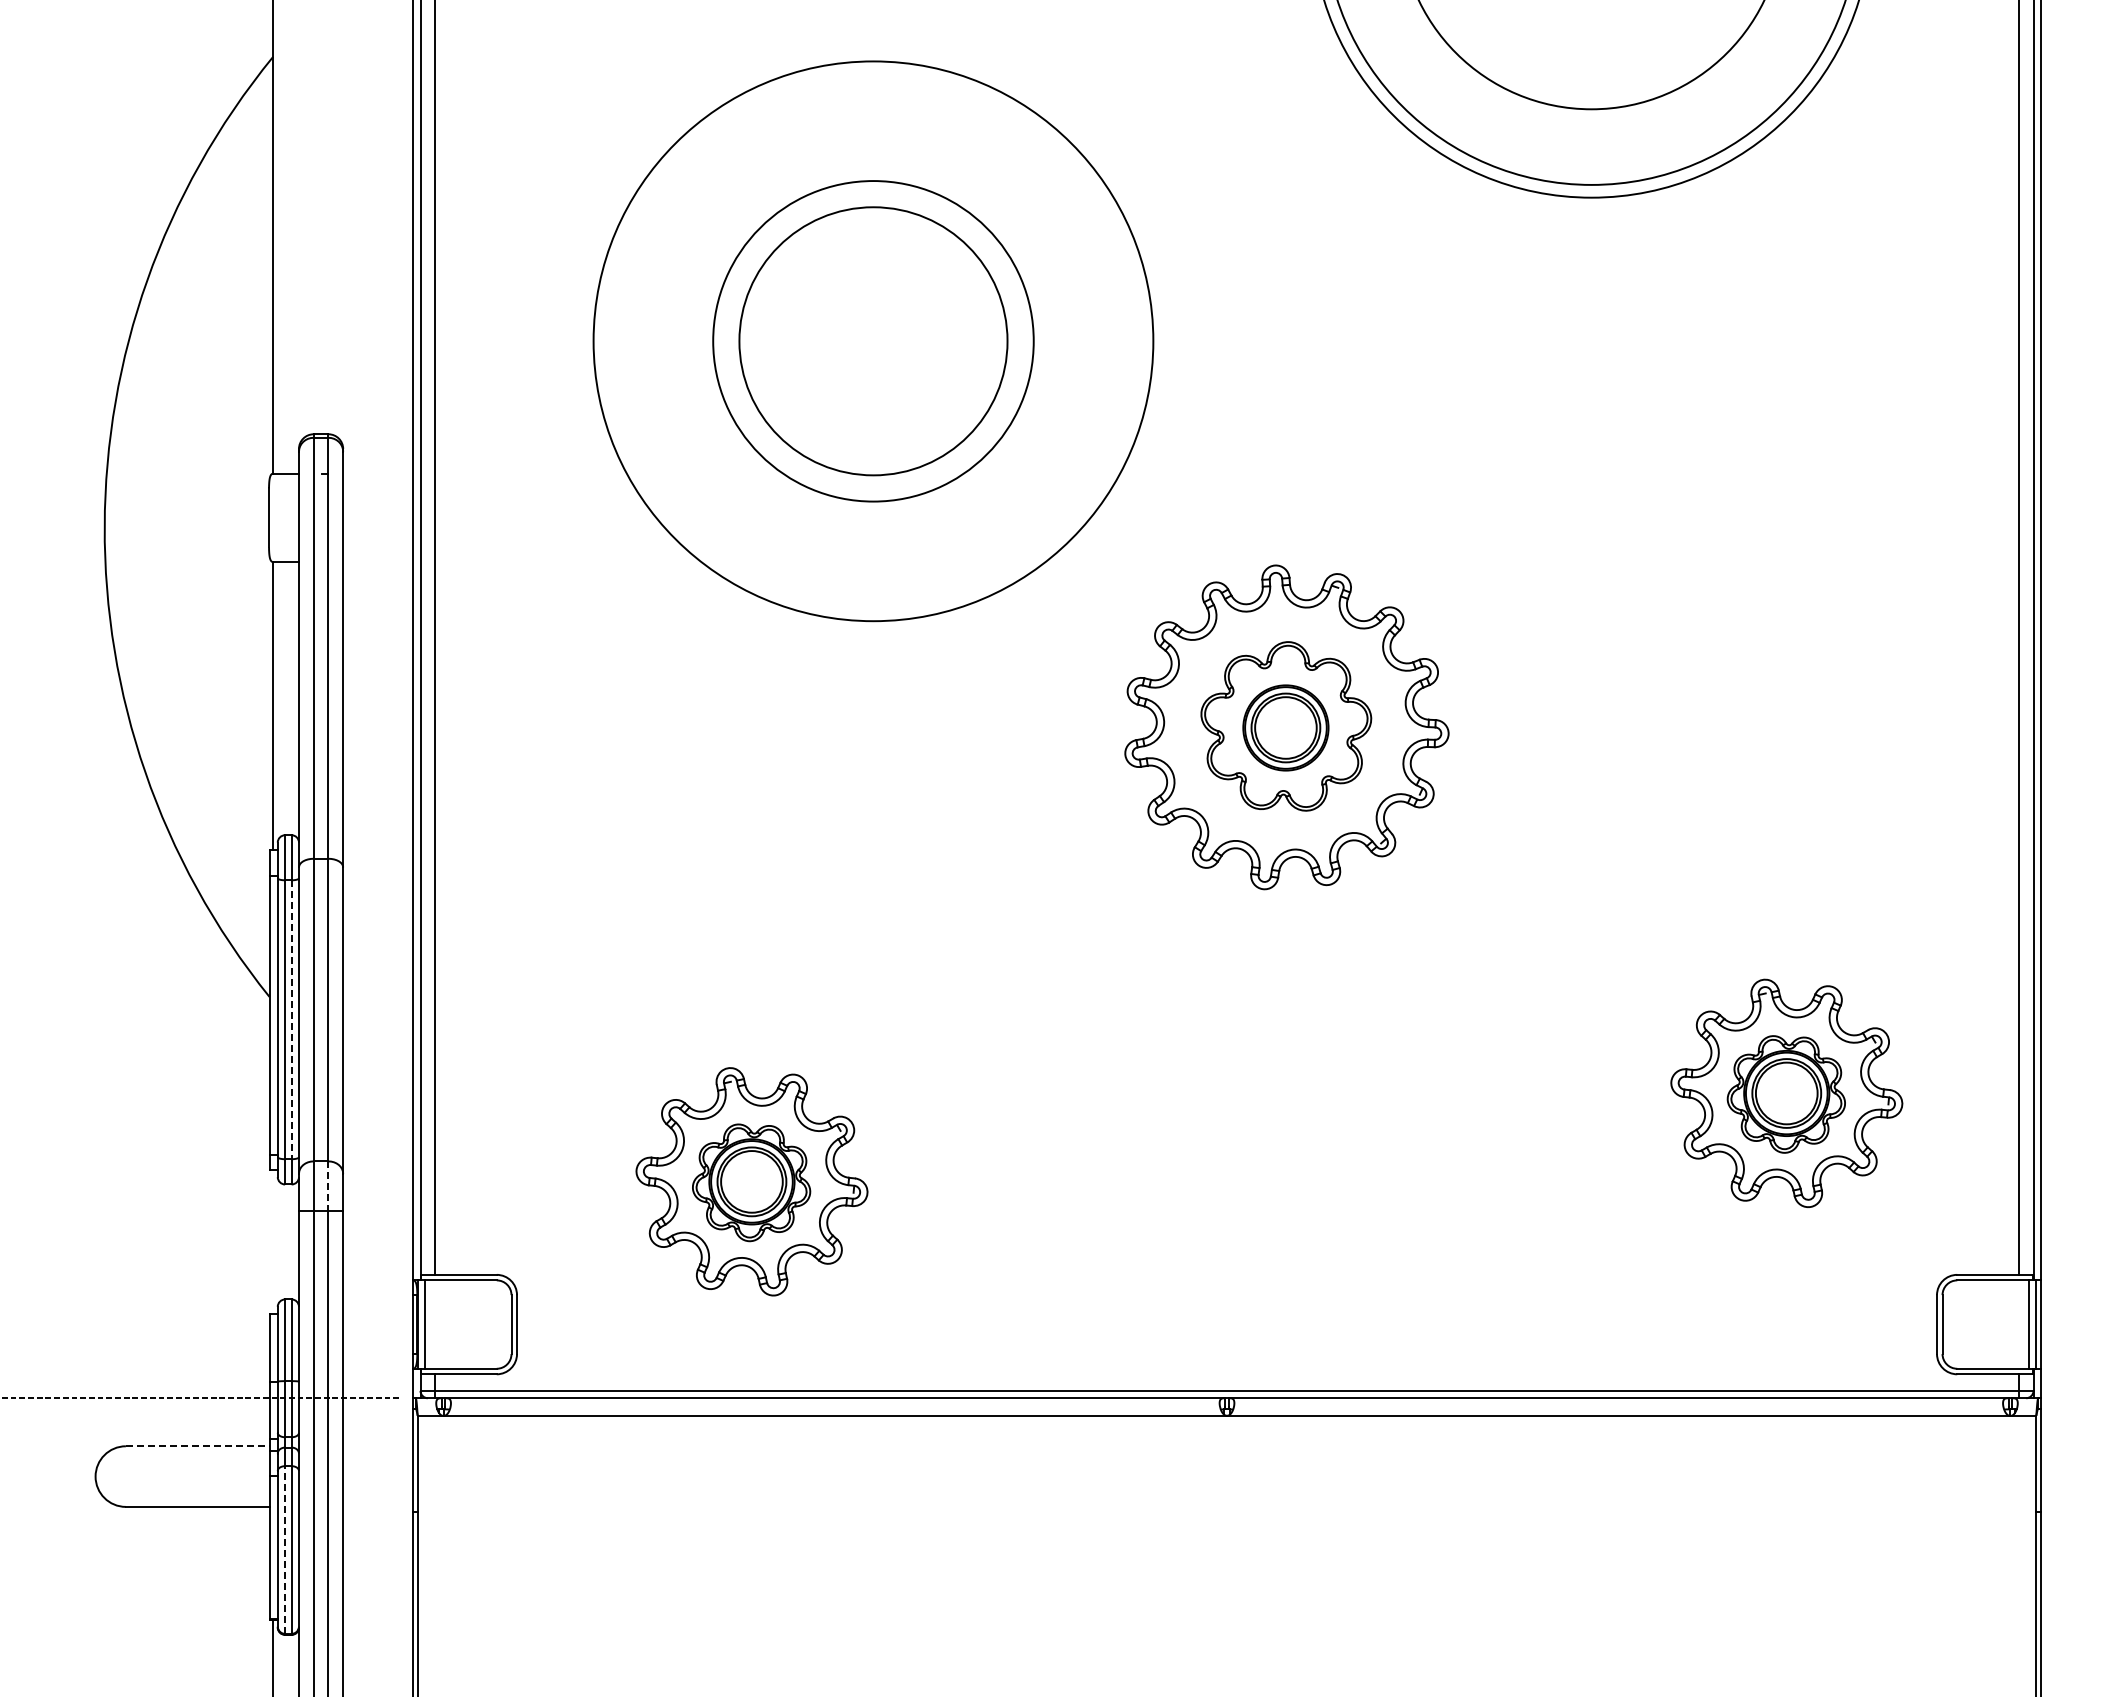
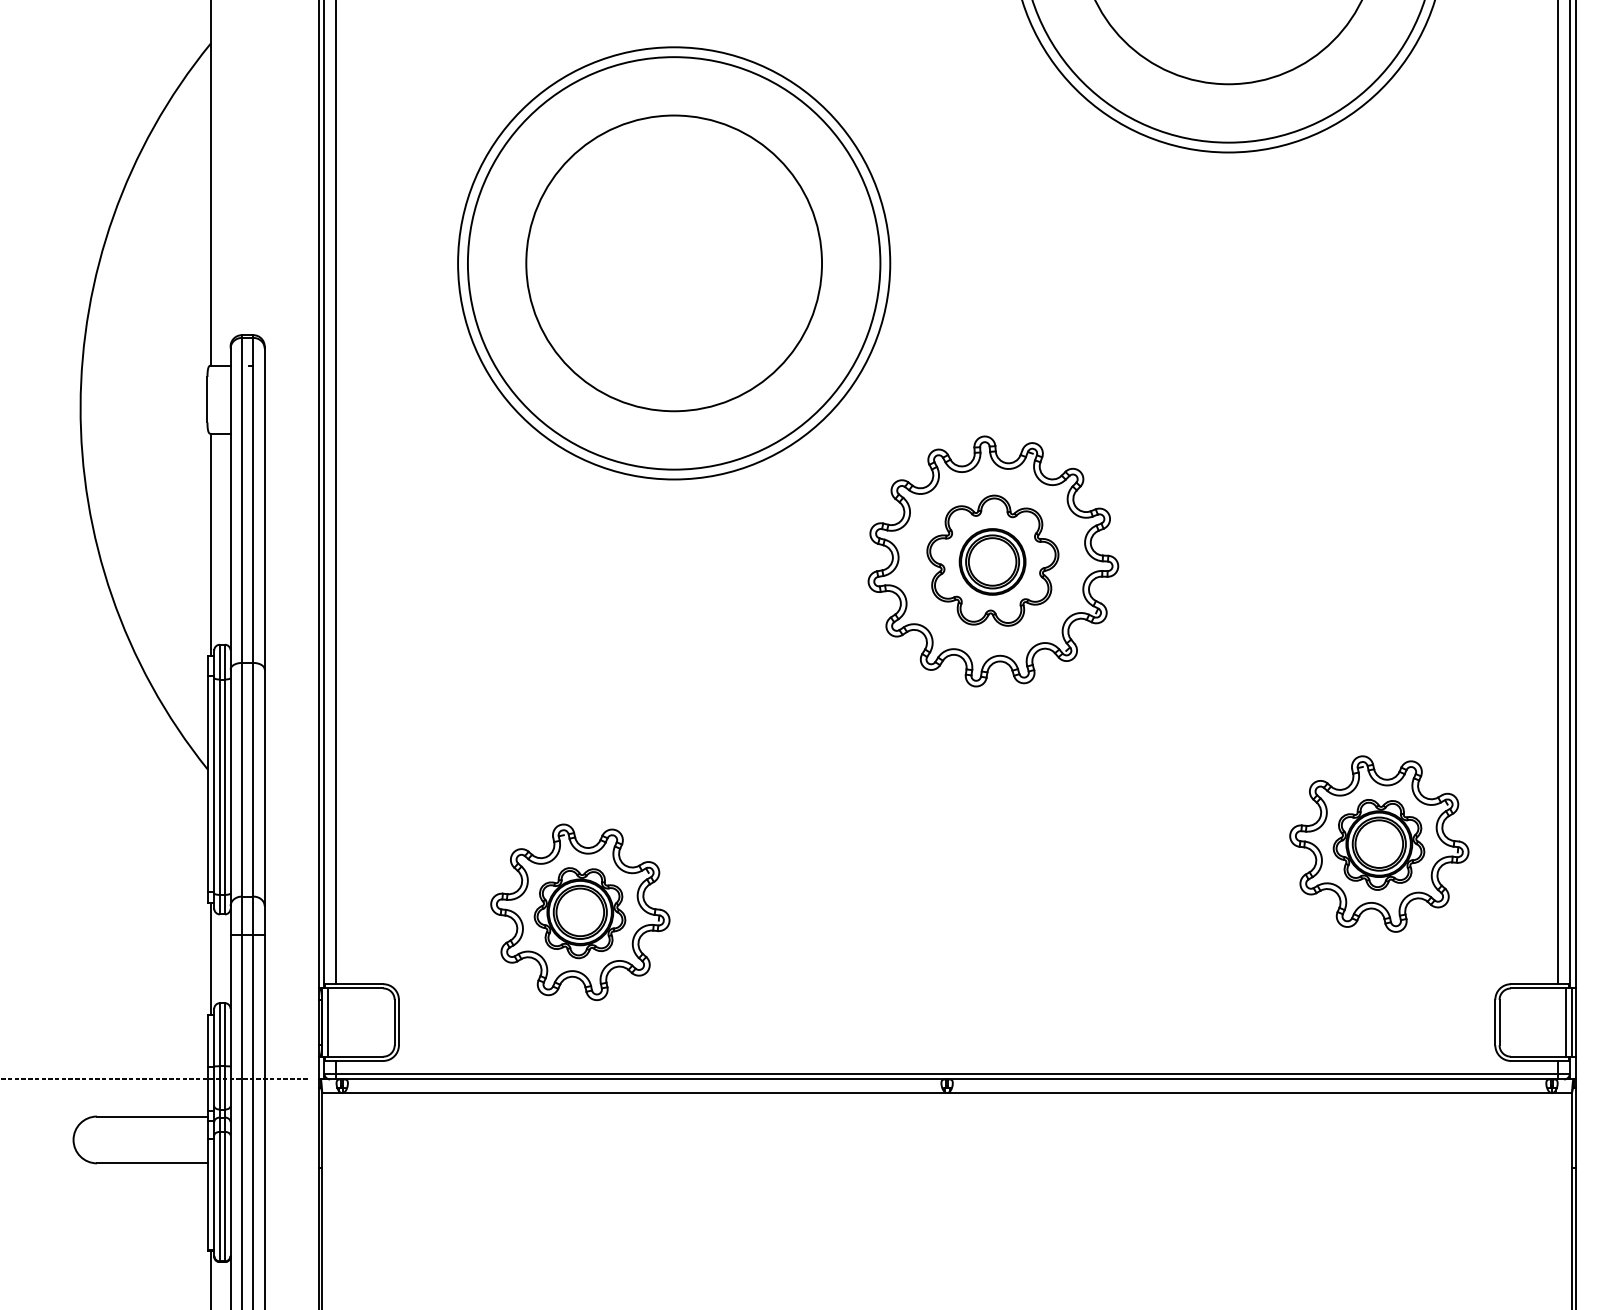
circle: (872, 340) -> (673, 262), size x1.43
circle: (873, 341) -> (674, 263), size x1.67
line: (291, 1020) -> (224, 787), dashed -> solid
line: (328, 1186) -> (253, 915), dashed -> solid
line: (273, 1241) -> (210, 958), added
line: (197, 1446) -> (152, 1116), dashed -> solid
line: (285, 1550) -> (220, 1197), dashed -> solid

